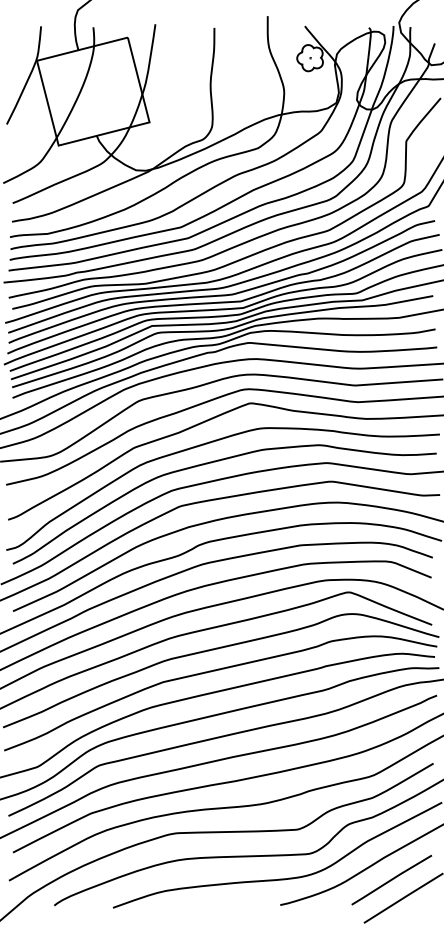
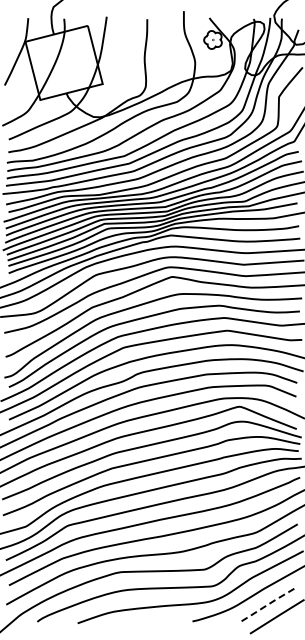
line: (390, 880) -> (268, 604), solid -> dashed

